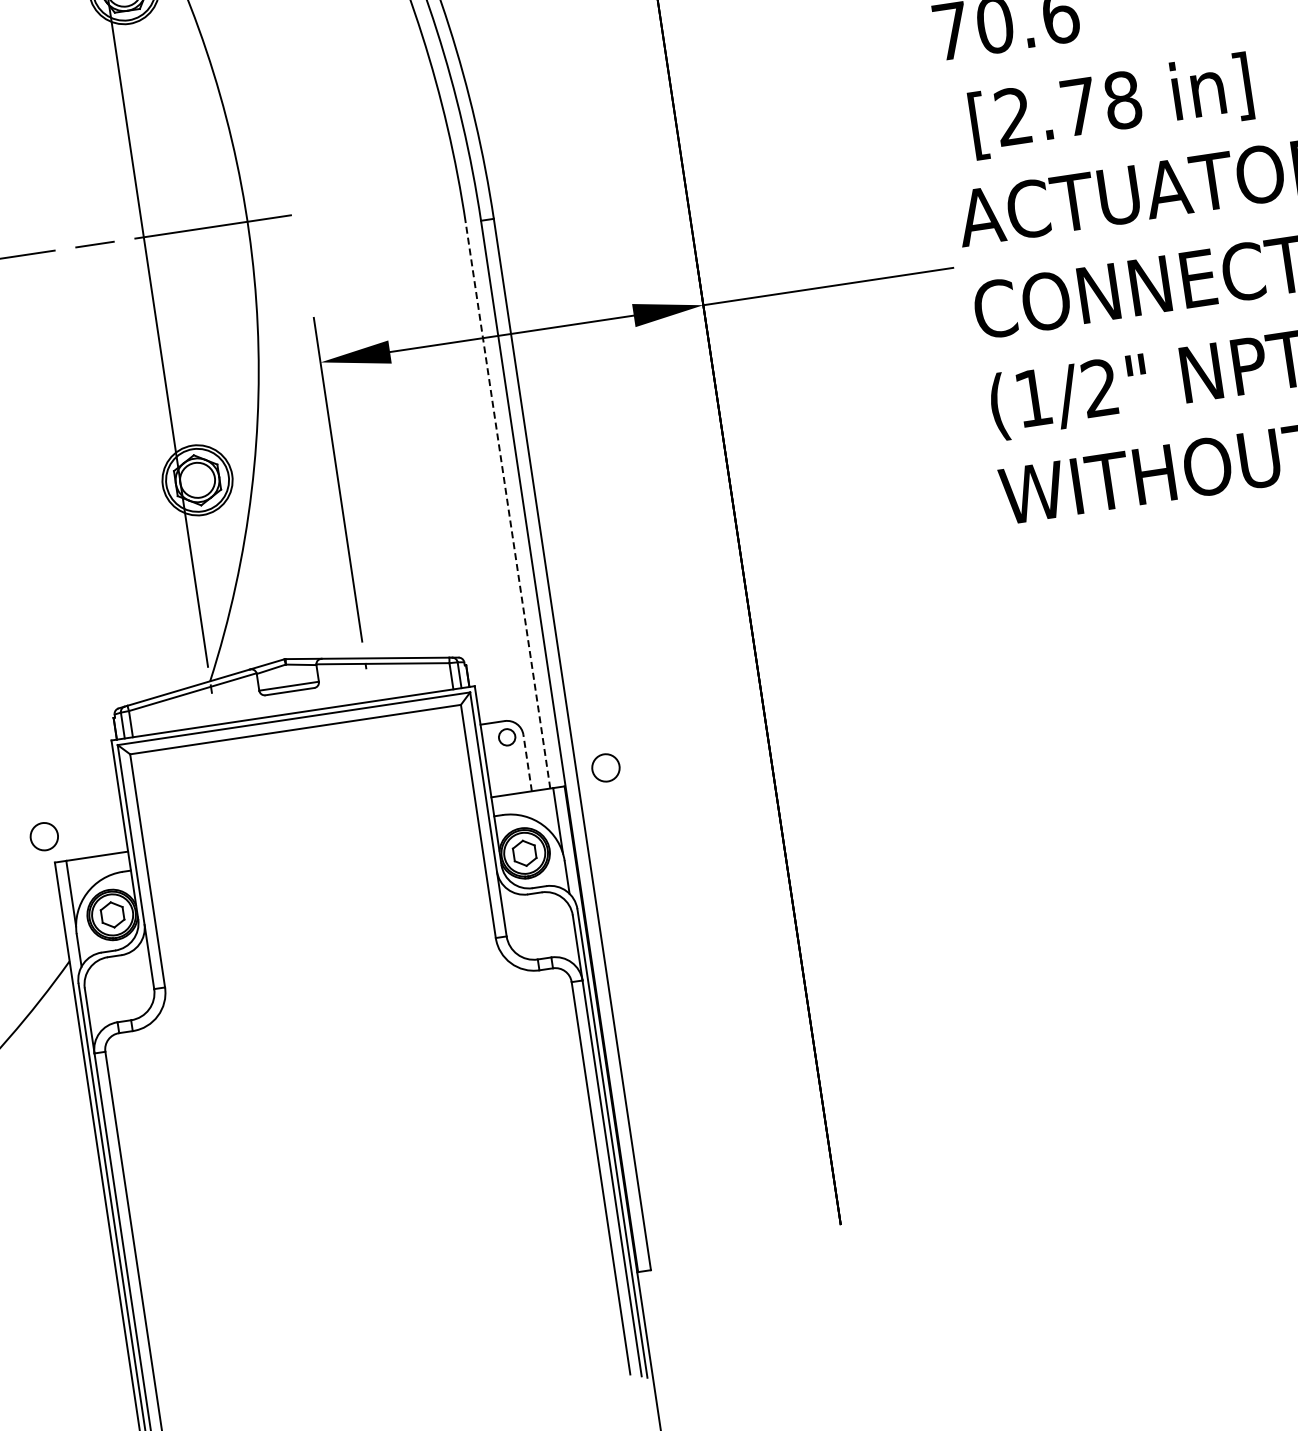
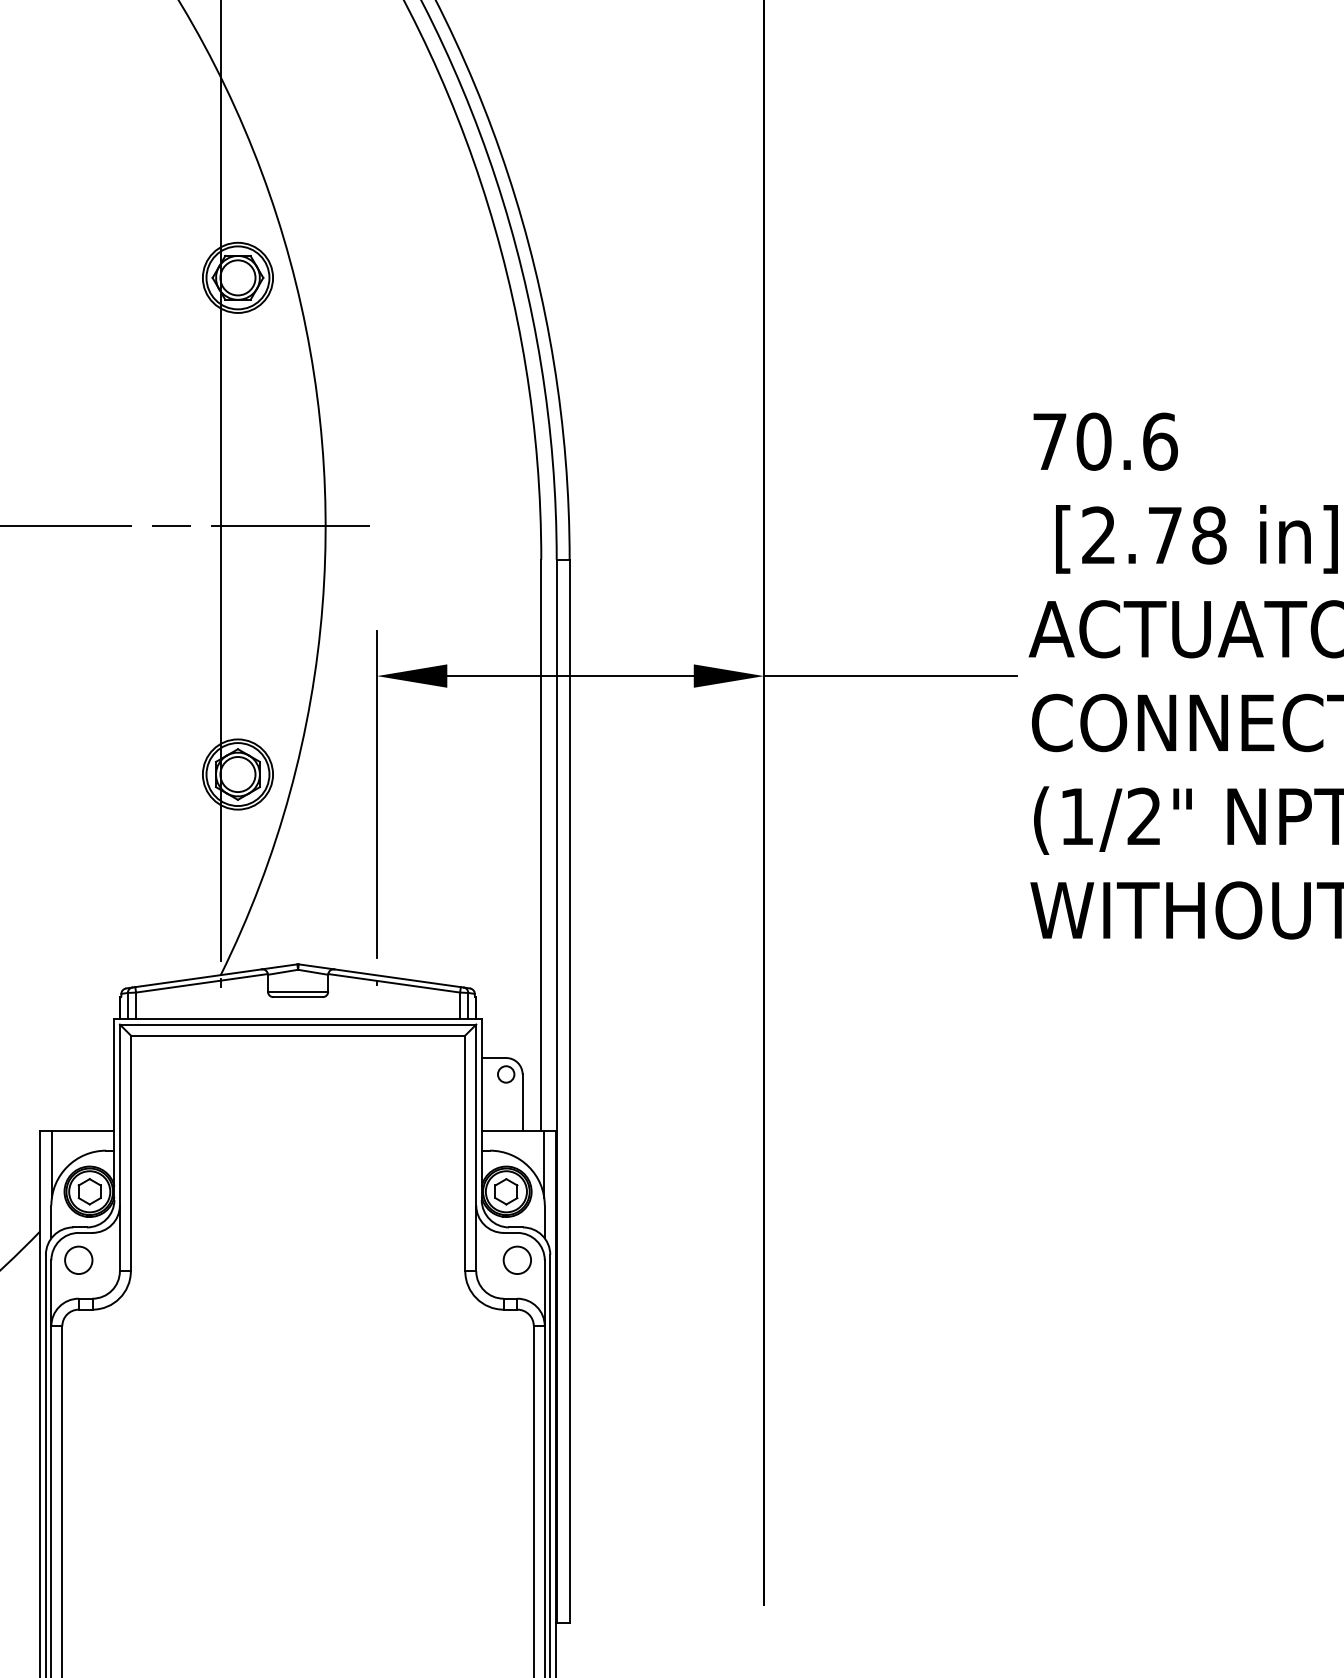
line: (508, 505) -> (541, 845), dashed -> solid
line: (527, 762) -> (522, 1102), dashed -> solid
circle: (604, 767) -> (516, 1259), moved
circle: (43, 835) -> (78, 1259), moved

